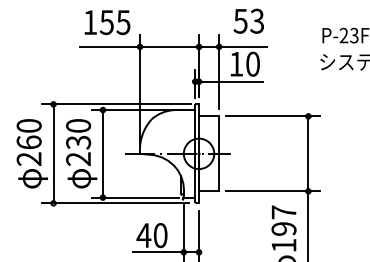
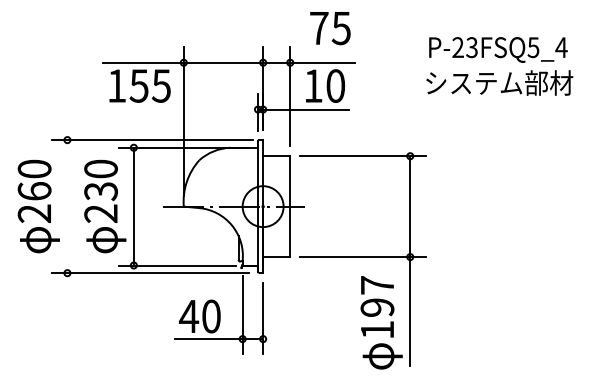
text: (248, 21) -> (329, 28), 53 -> 75
text: (107, 22) -> (139, 85), moved
line: (53, 153) -> (67, 206), removed

